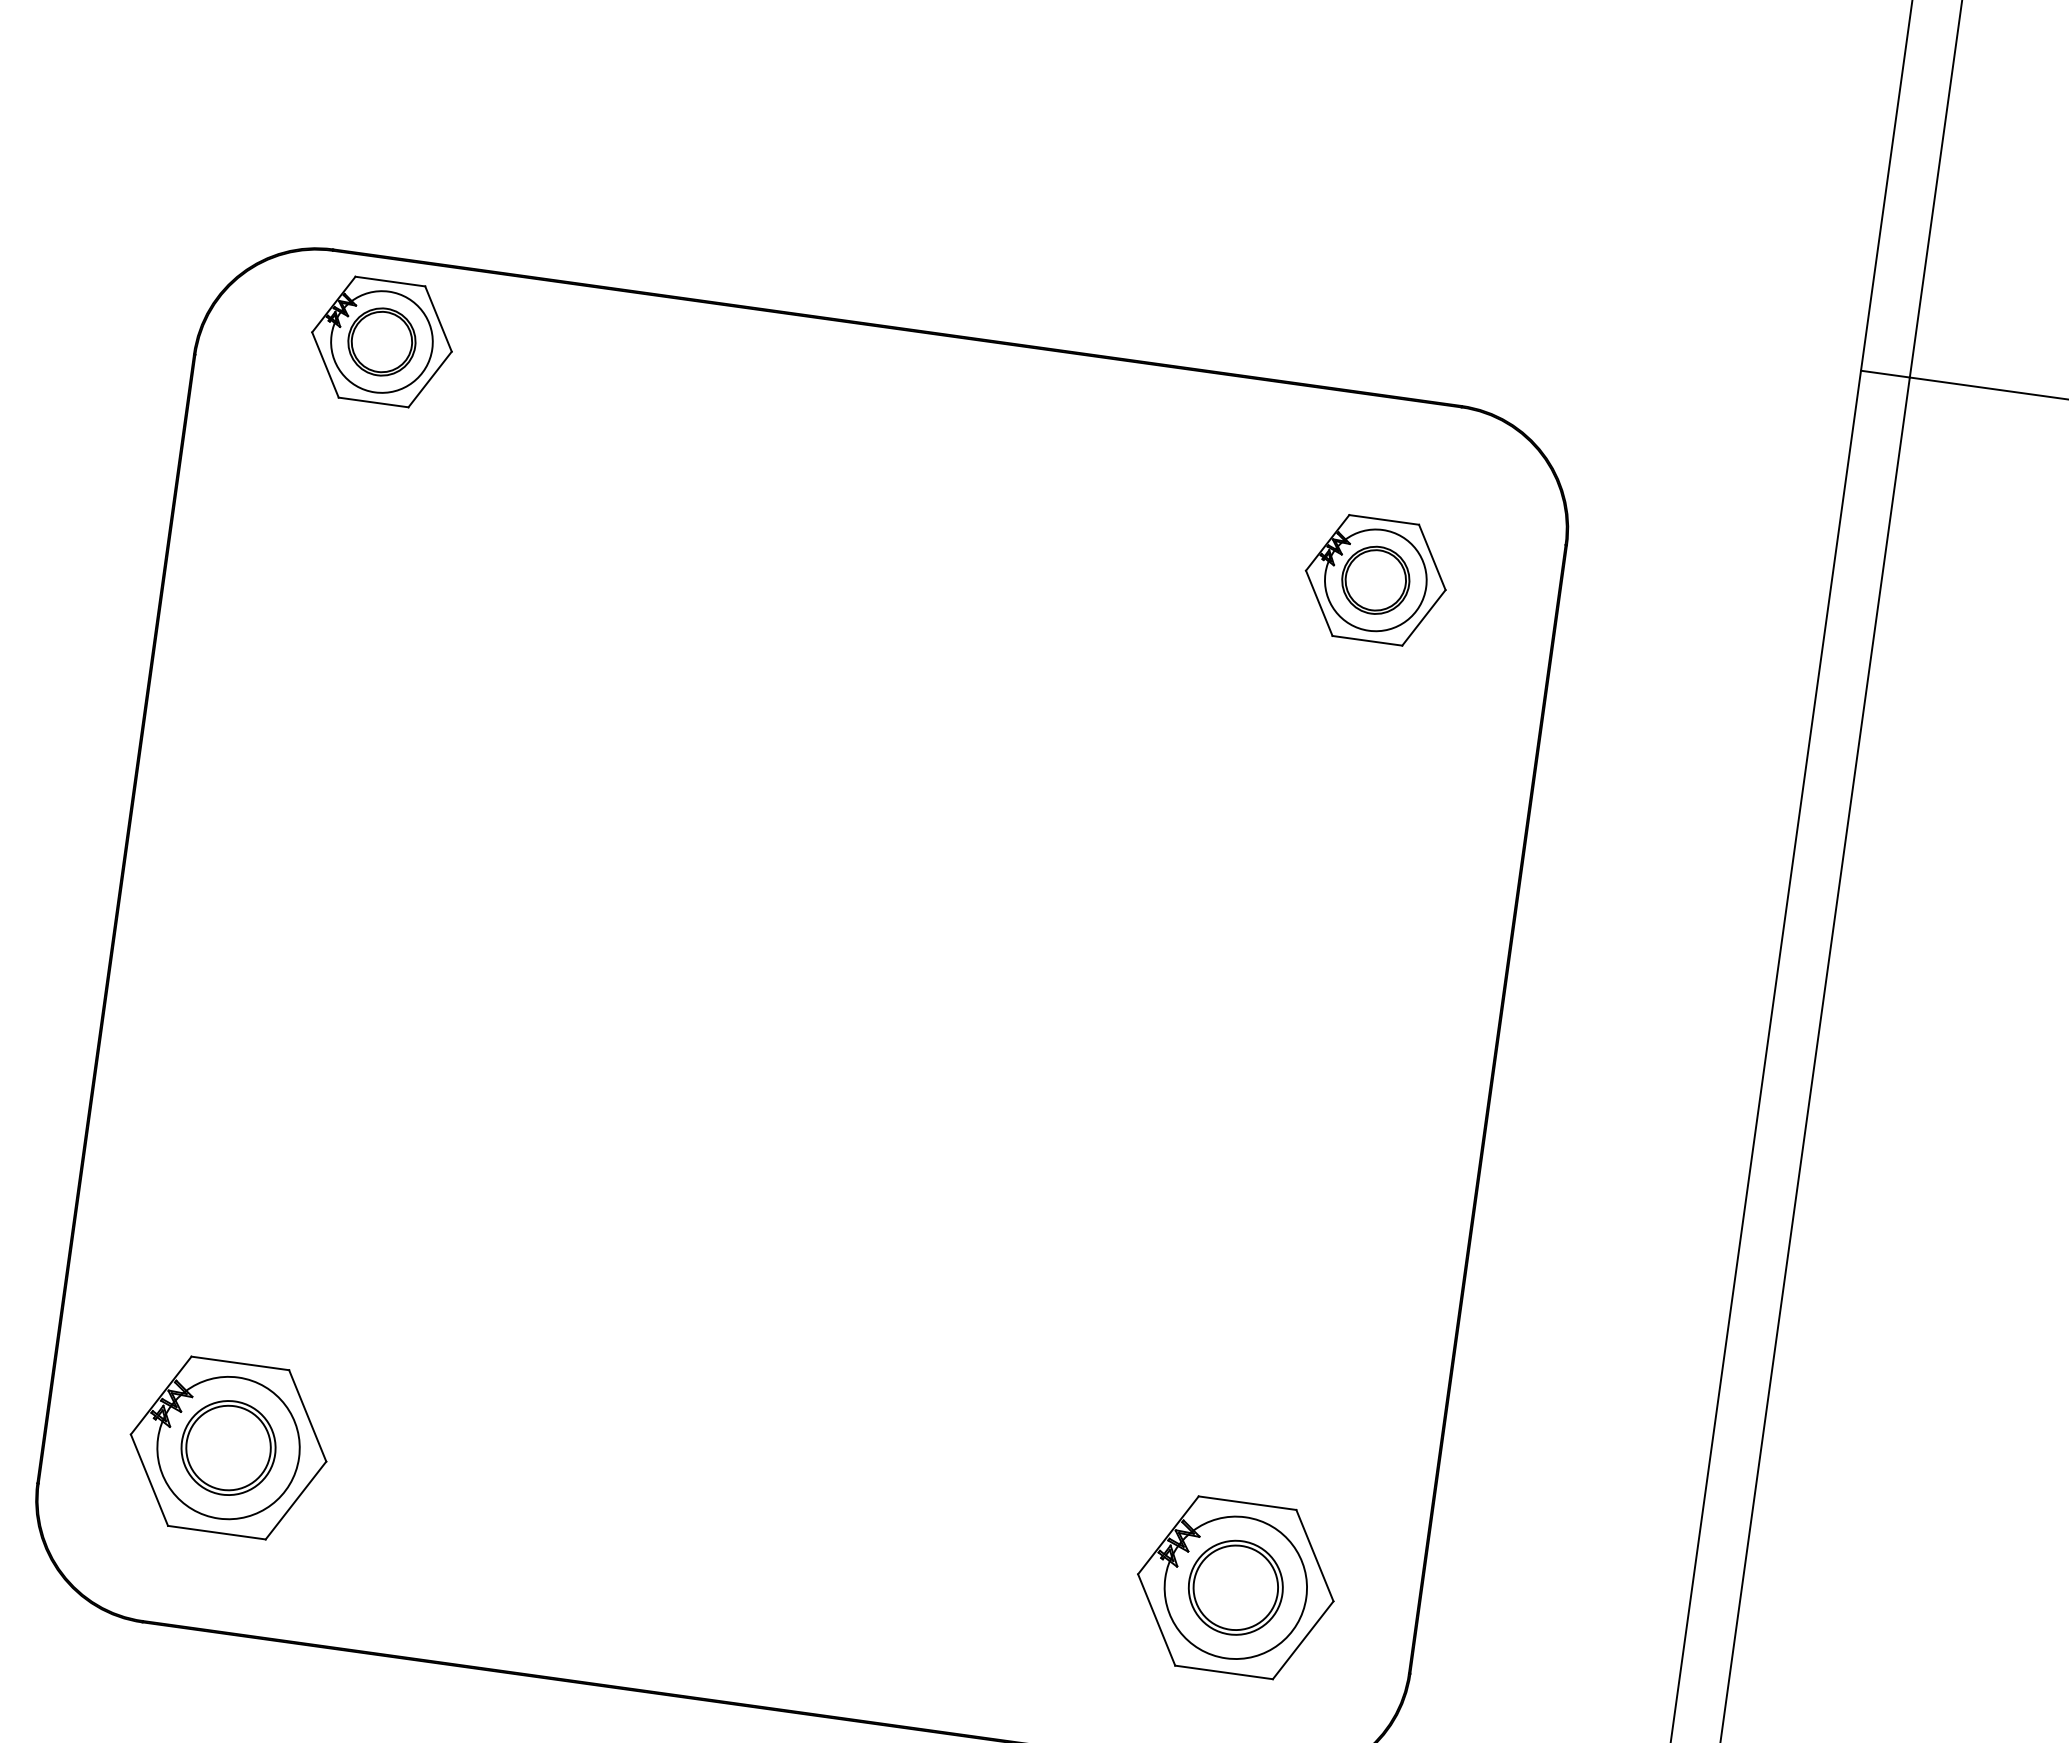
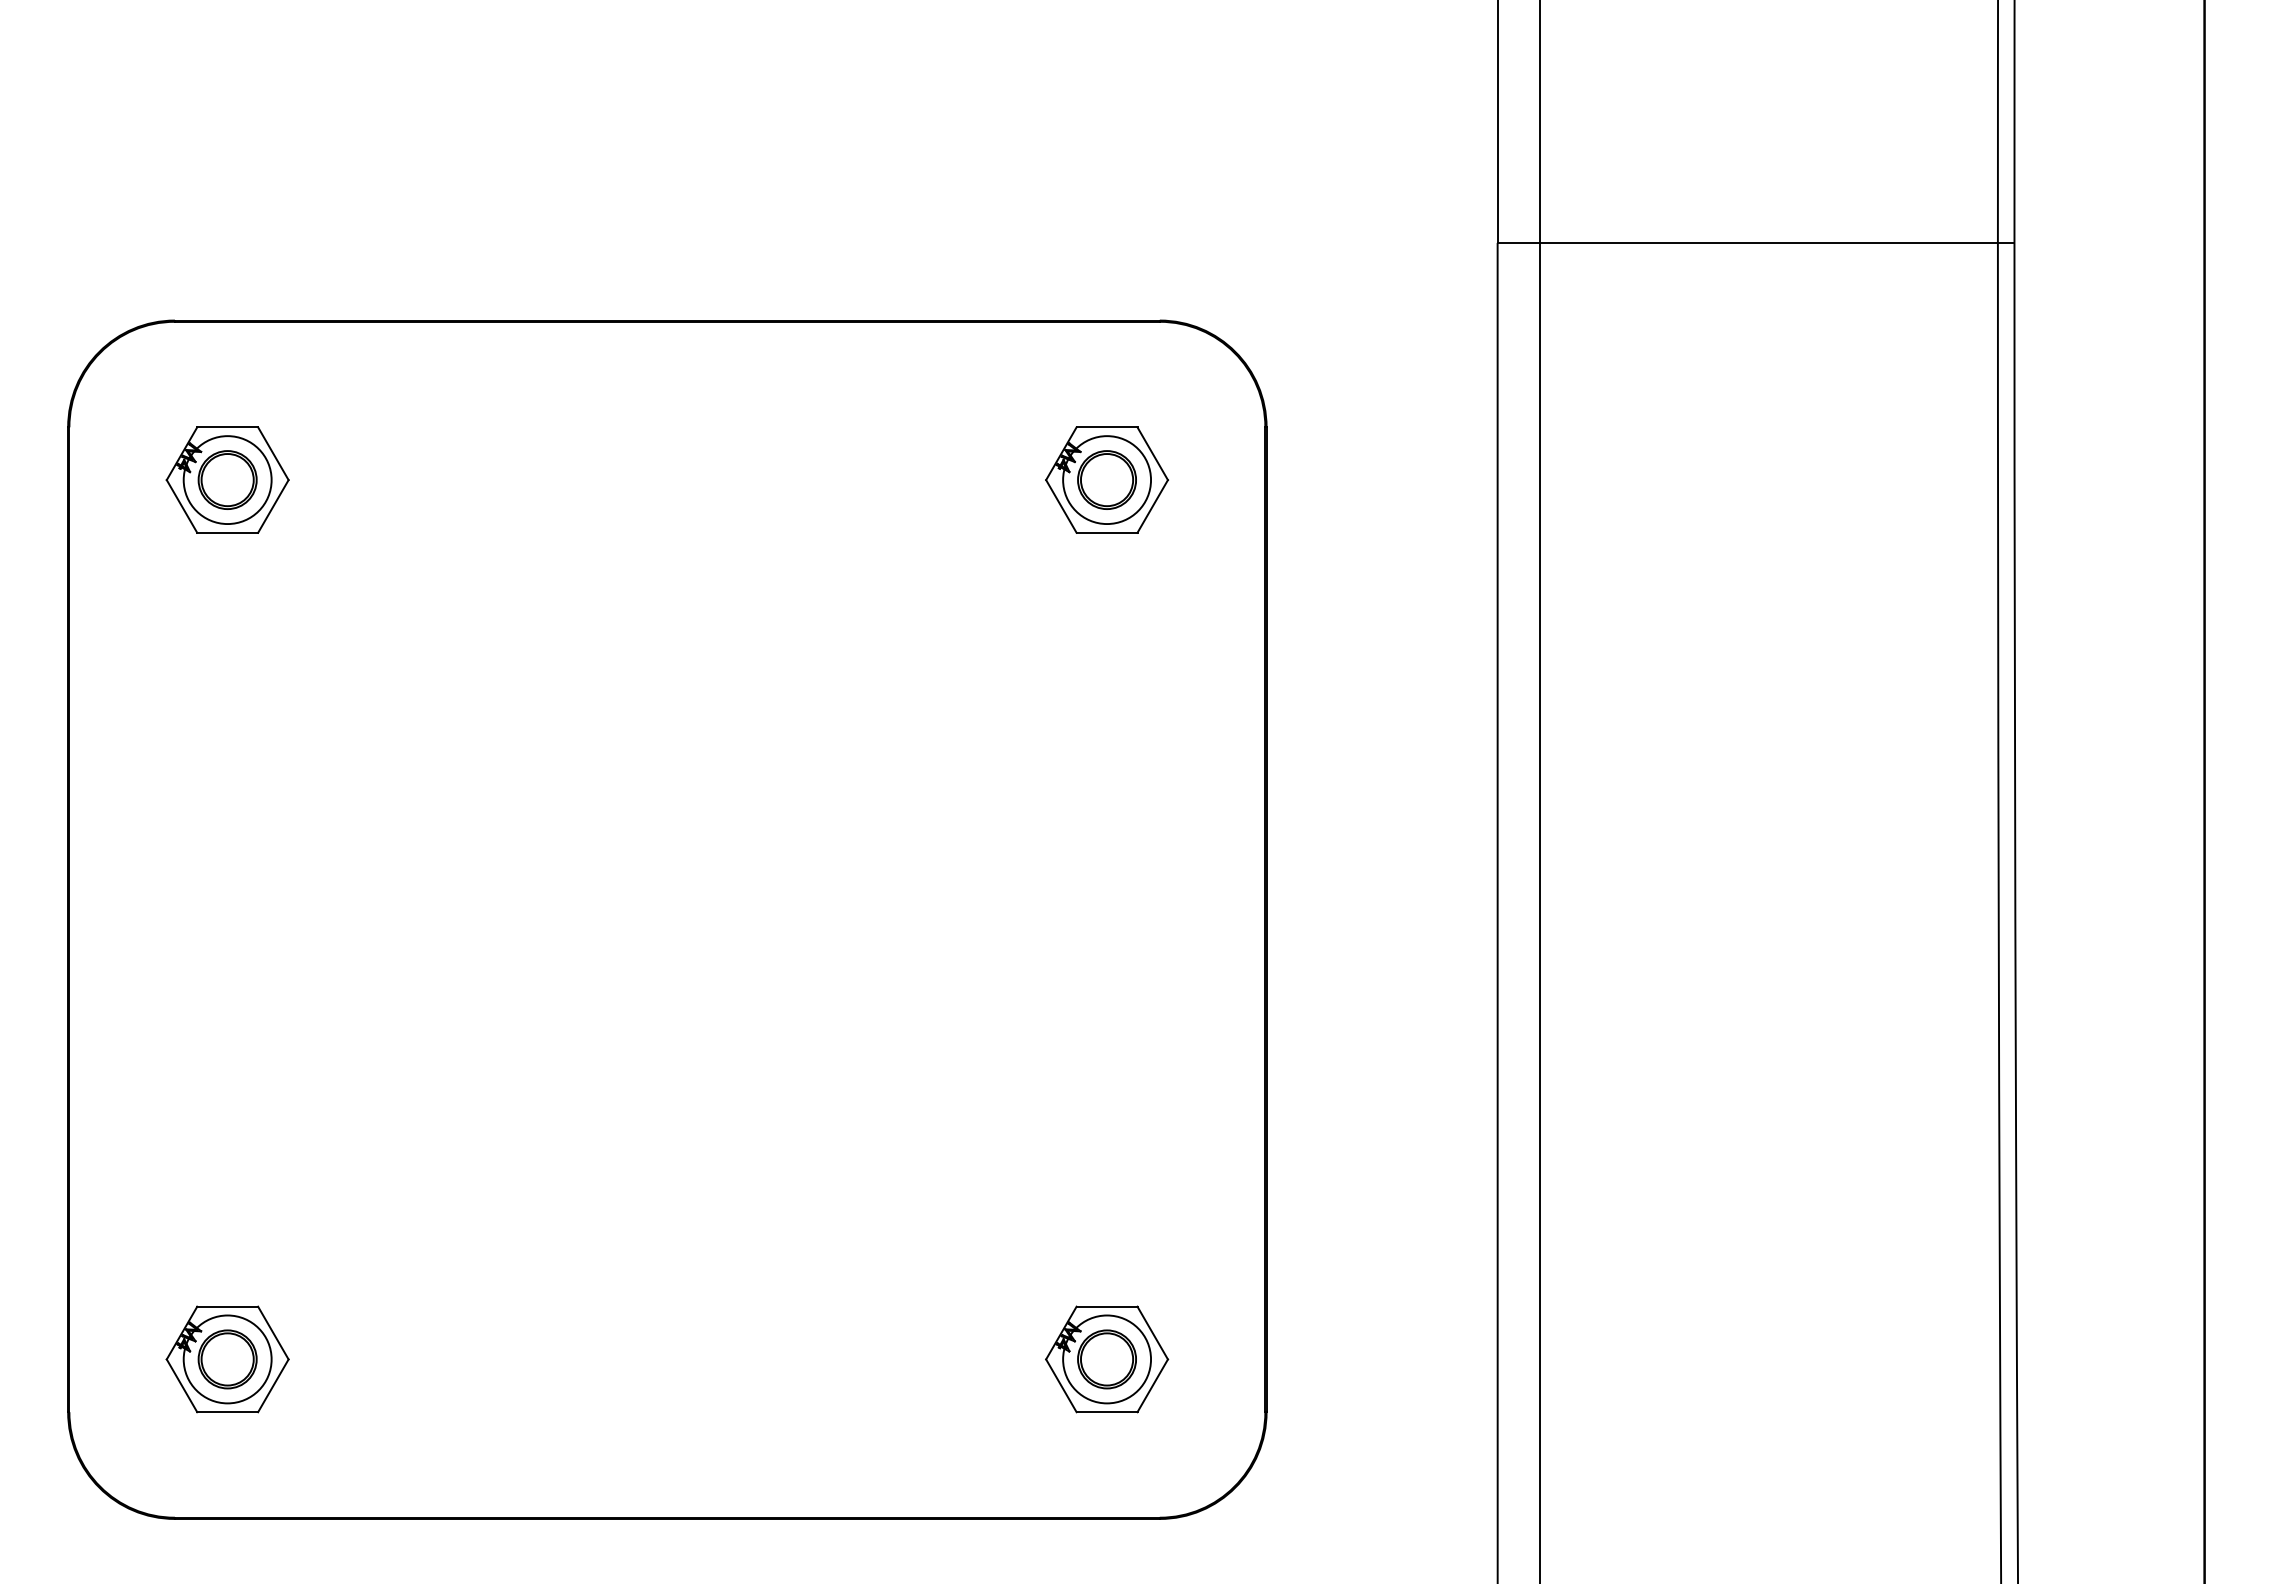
part: (381, 341) -> (227, 479), moved
part: (228, 1448) -> (227, 1359), size x0.71
part: (1236, 1587) -> (1107, 1359), size x0.71

